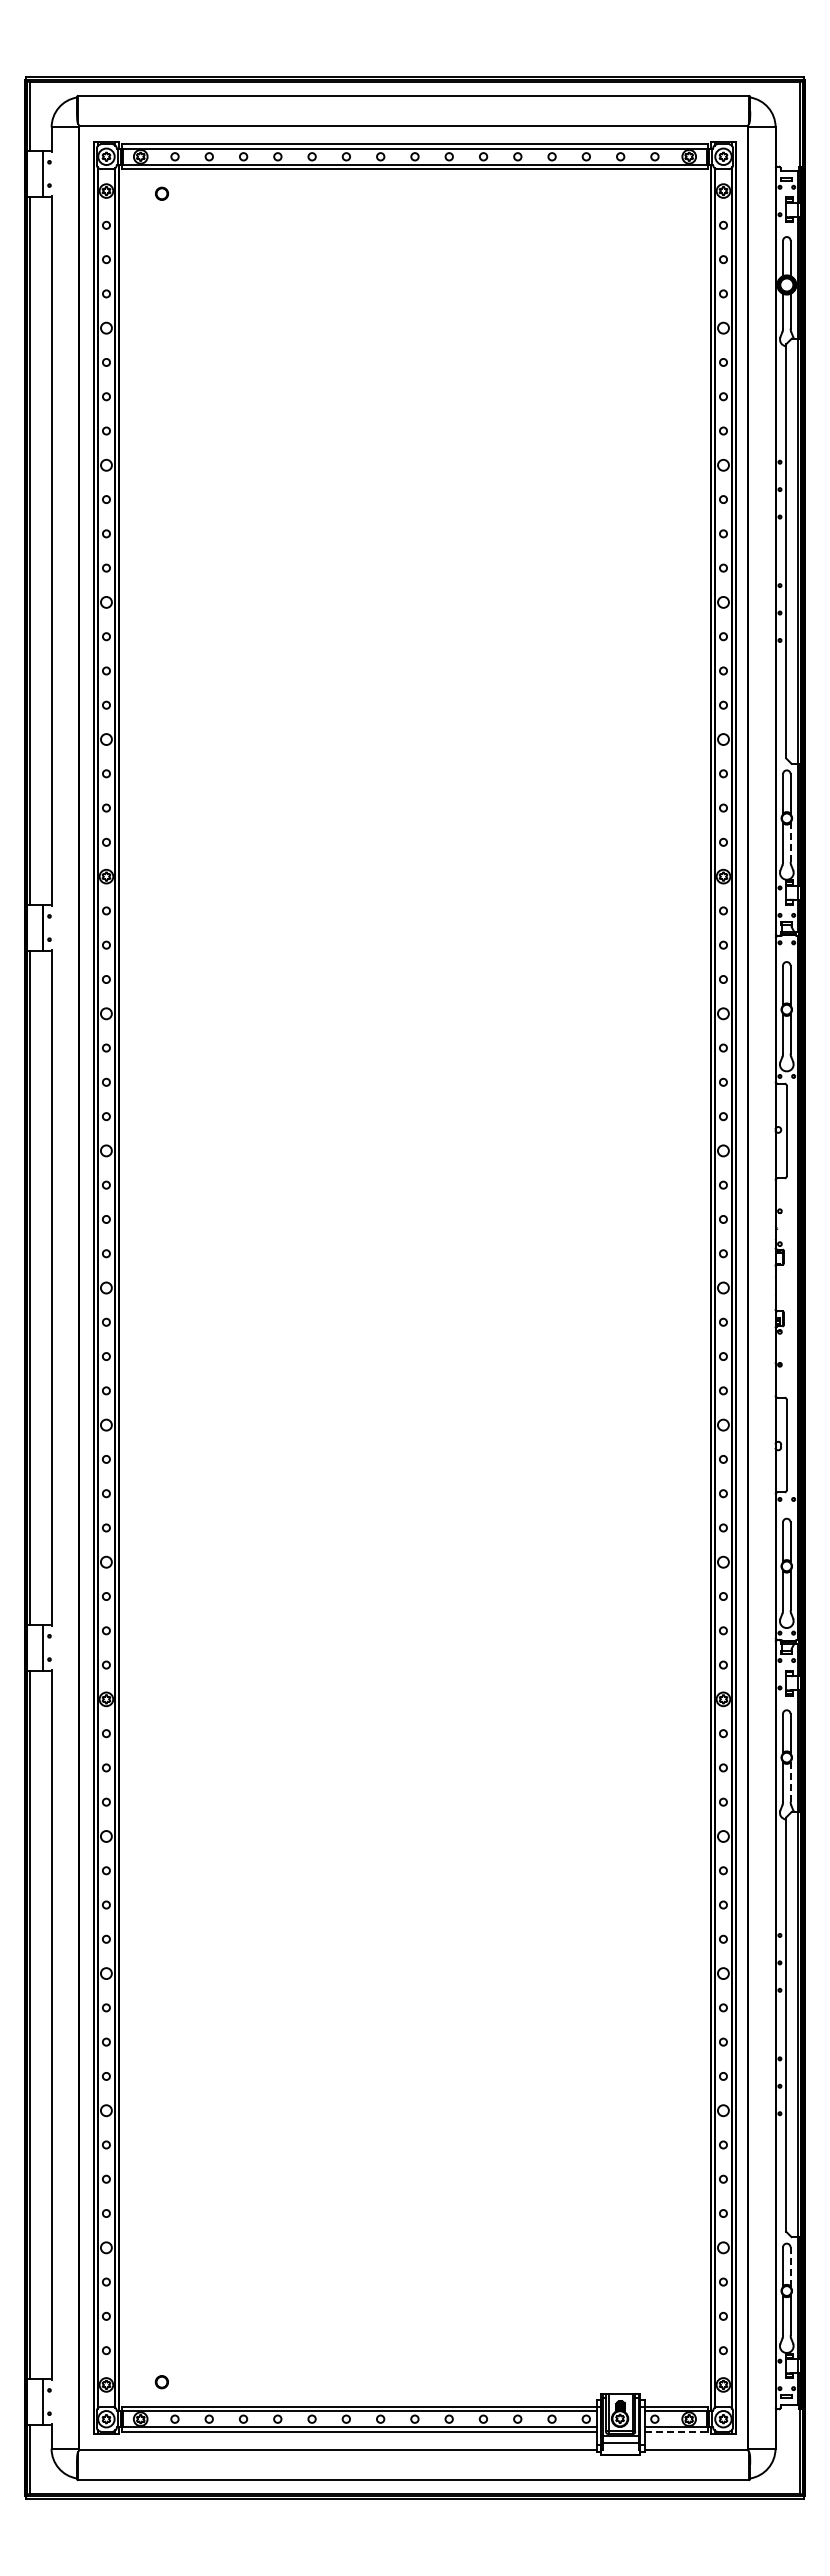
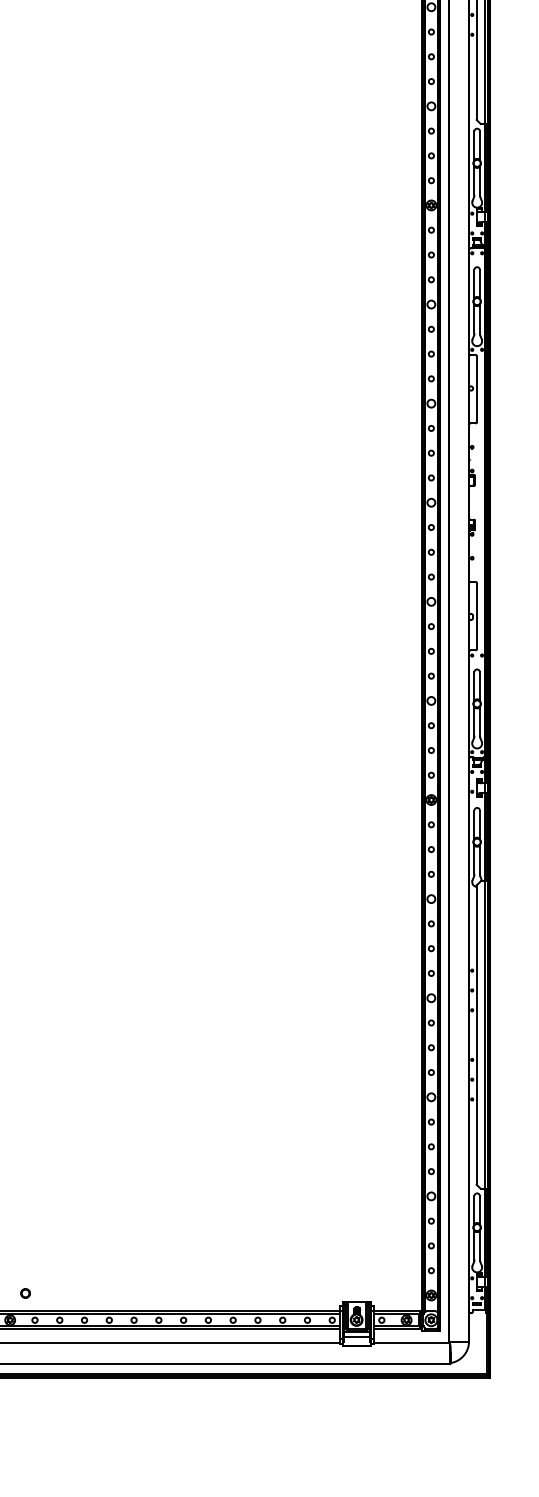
line: (790, 842) -> (479, 180), dashed -> solid
line: (790, 1781) -> (479, 859), dashed -> solid
line: (790, 2267) -> (479, 1210), dashed -> solid
line: (676, 2431) -> (397, 1329), dashed -> solid

